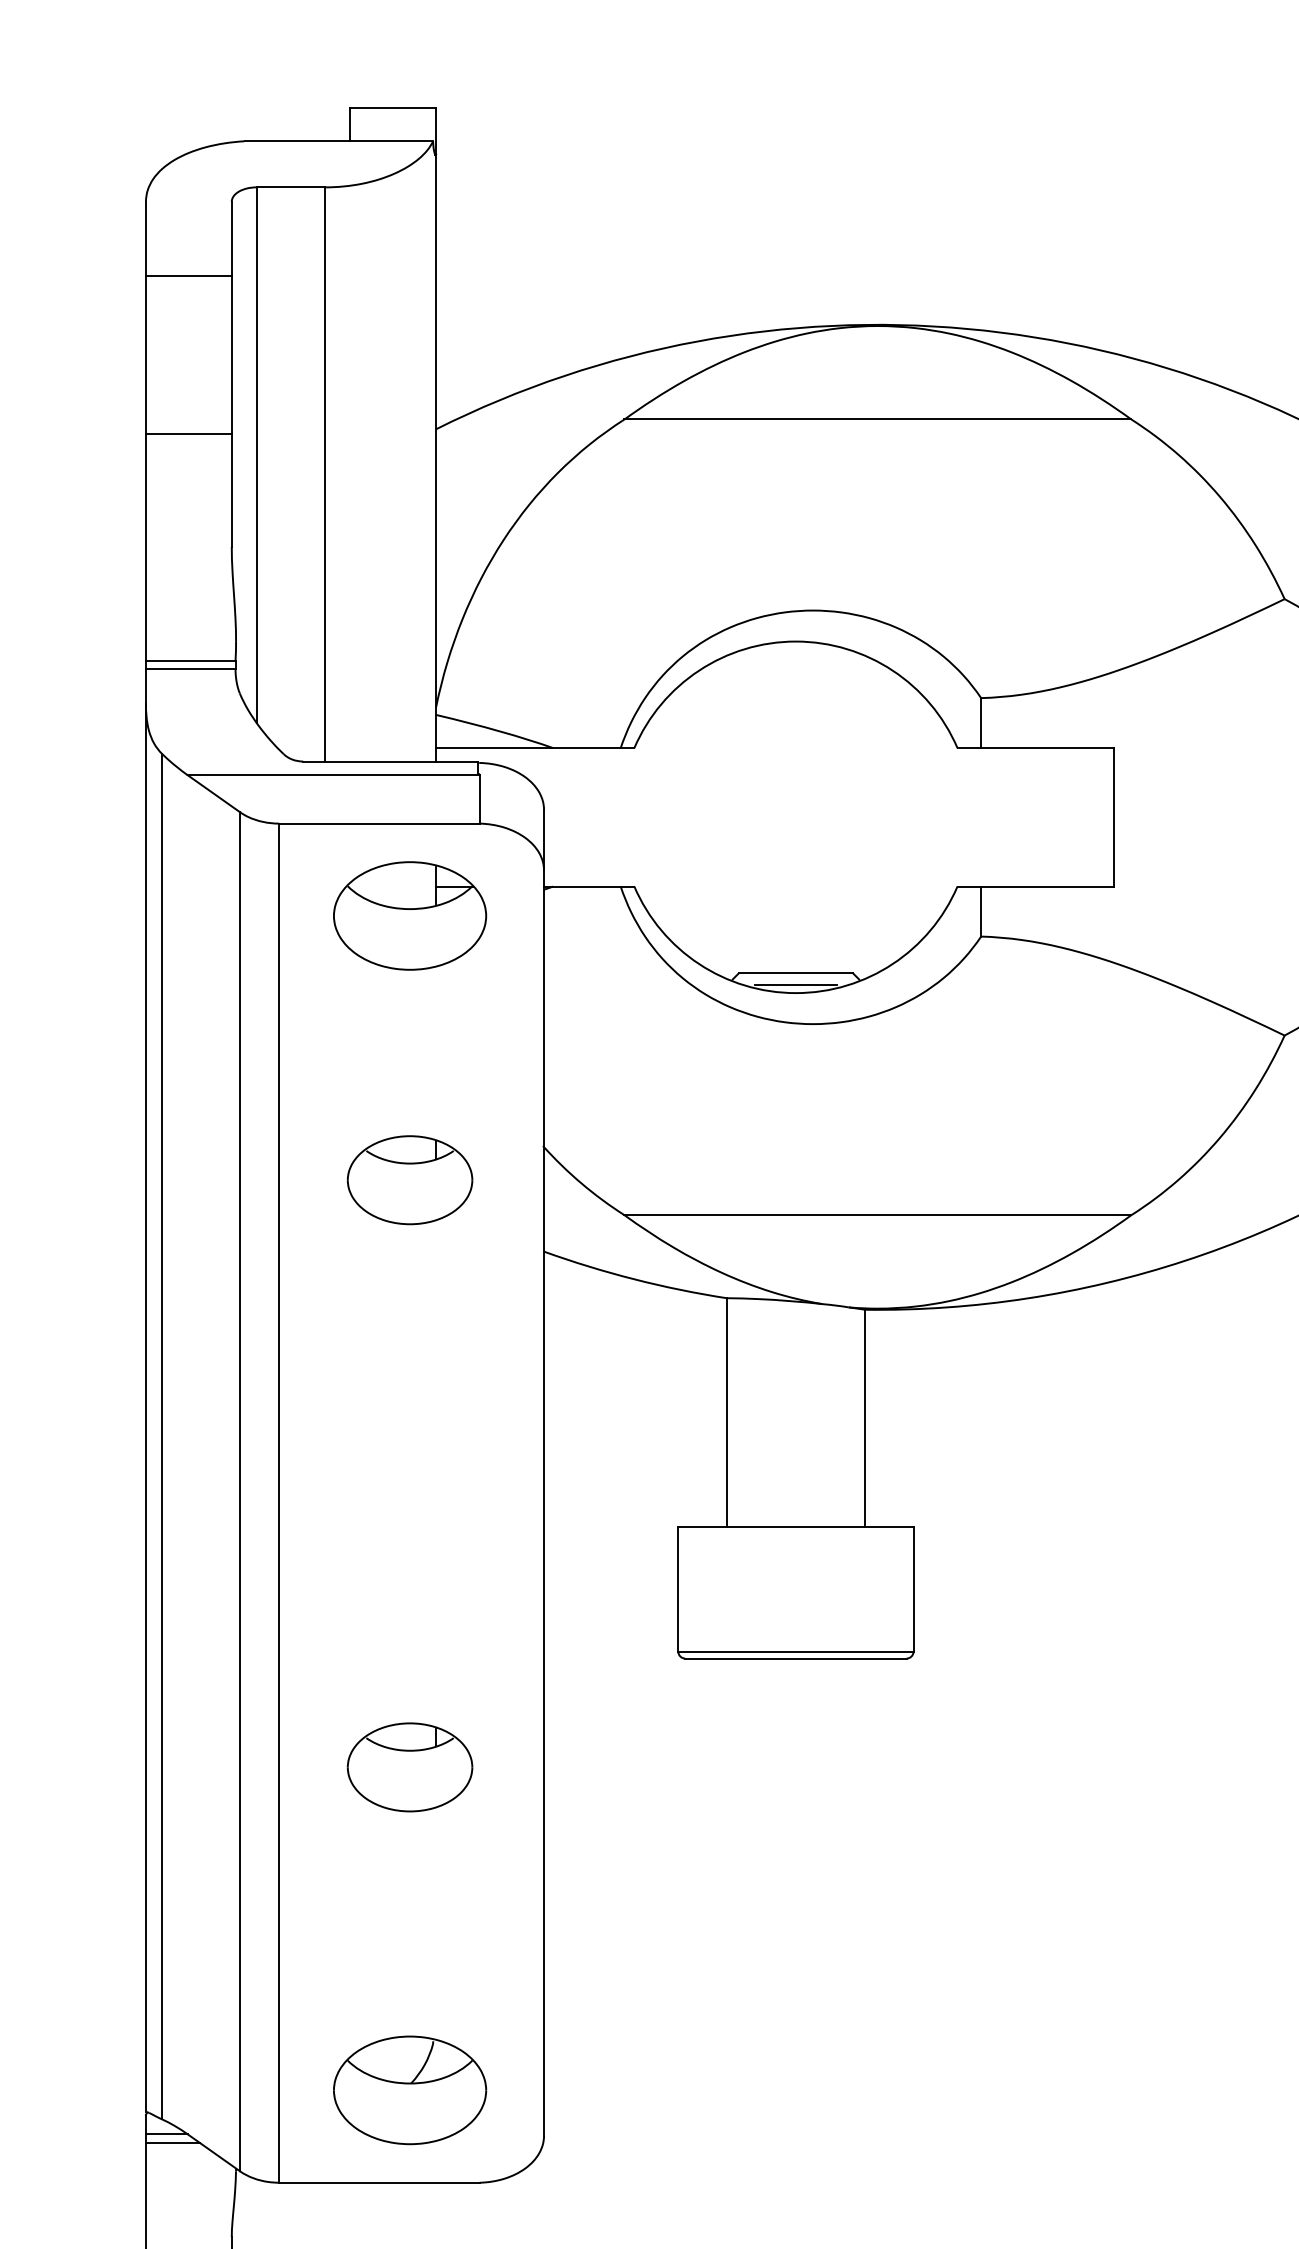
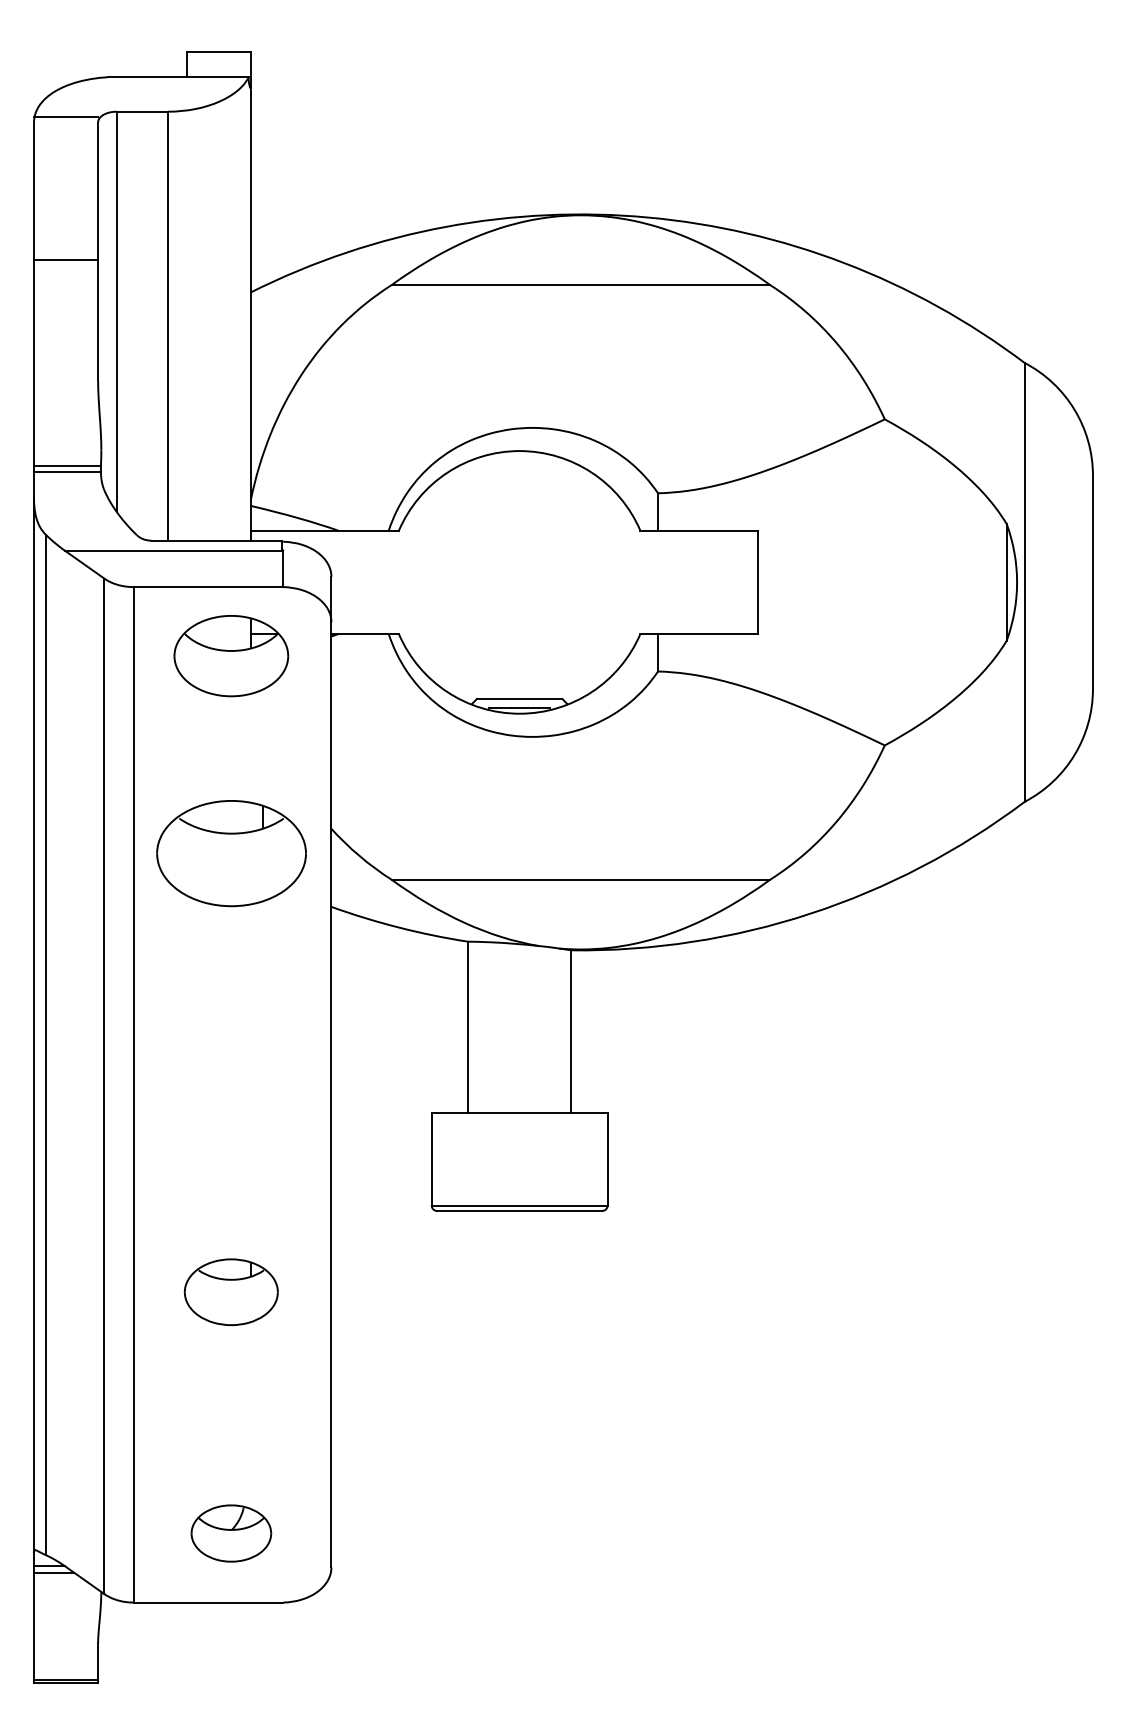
line: (189, 275) -> (66, 116), moved
line: (189, 434) -> (66, 260), moved
part: (408, 1180) -> (230, 853), size x1.6
part: (410, 2090) -> (231, 1533), size x0.7

